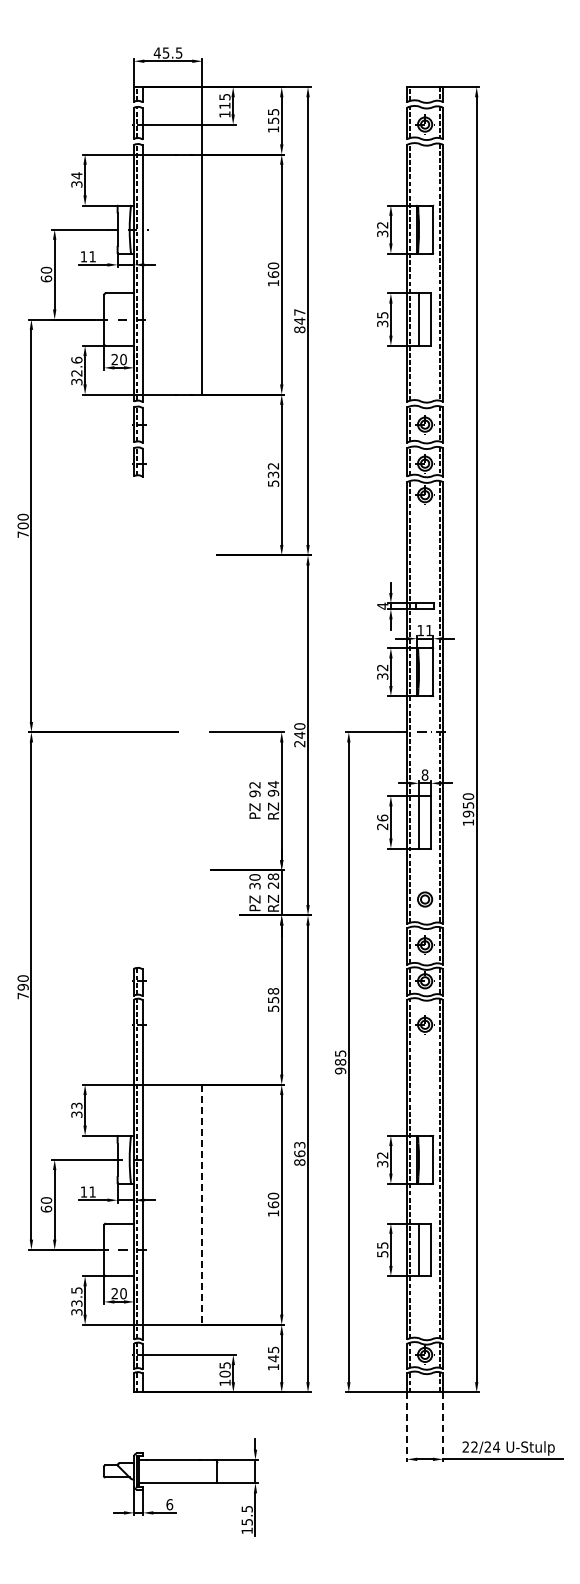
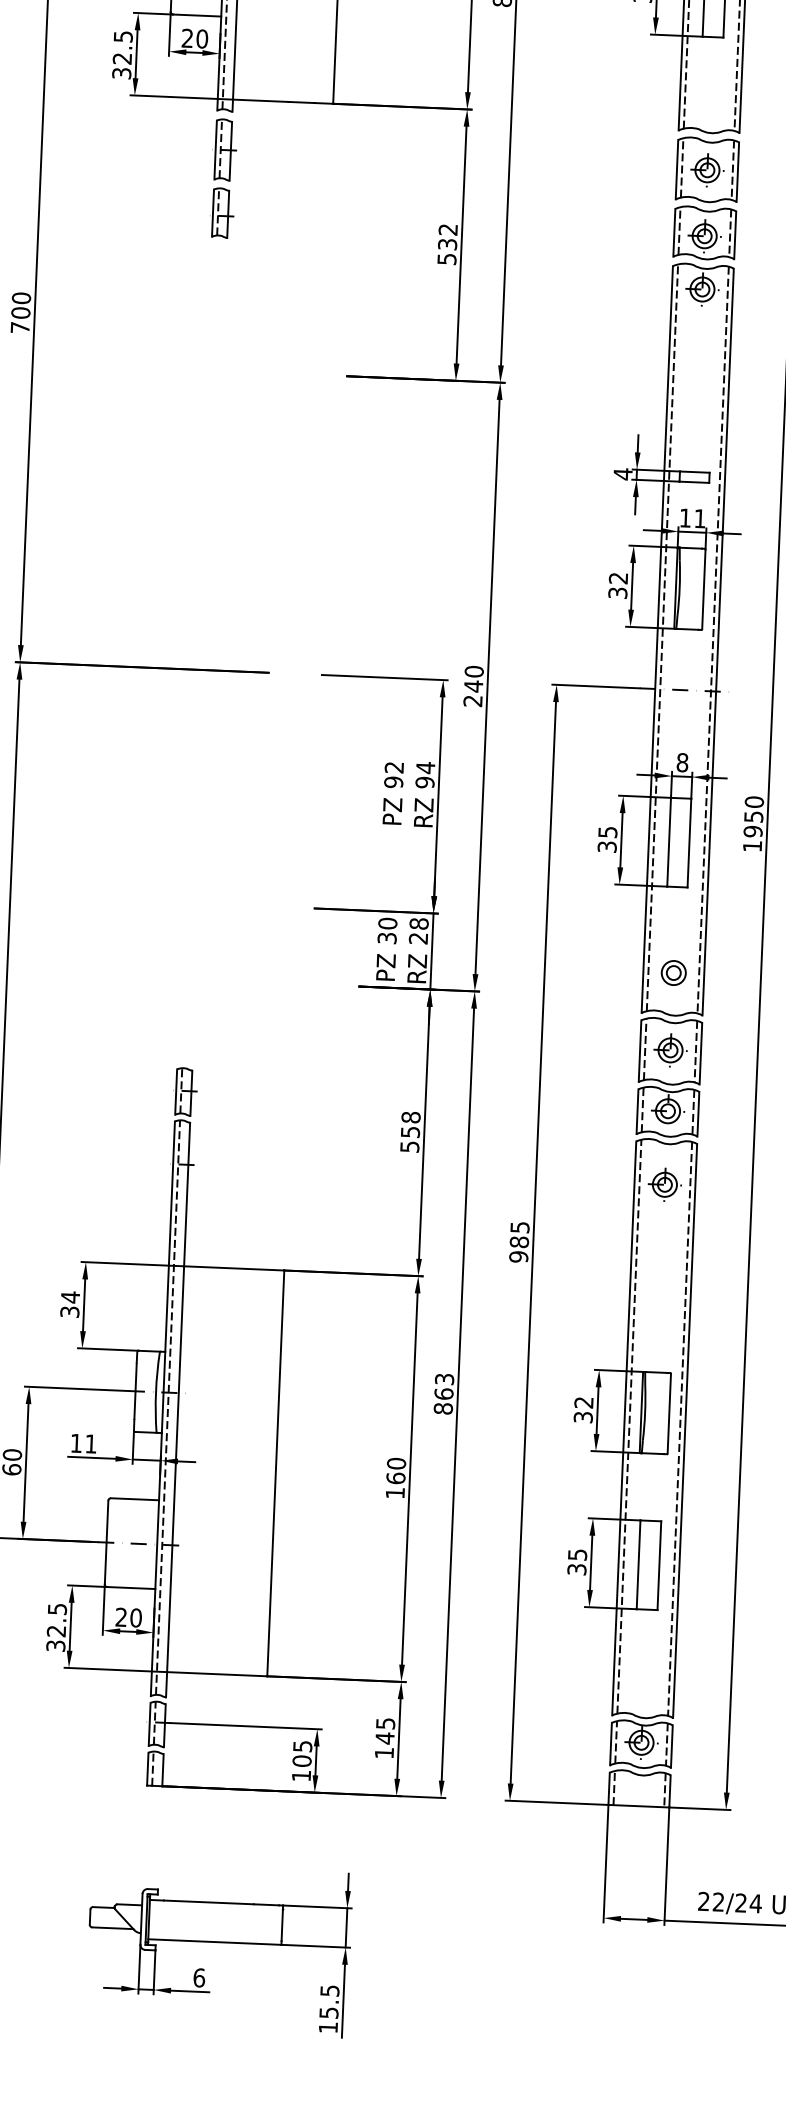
text: (76, 359) -> (122, 35), 32.6 -> 32.5
text: (382, 821) -> (607, 838), 26 -> 35
text: (76, 1105) -> (69, 1296), 33 -> 34
line: (202, 1205) -> (275, 1474), dashed -> solid
text: (382, 1254) -> (576, 1570), 55 -> 35
text: (77, 1303) -> (57, 1631), 33.5 -> 32.5
line: (407, 1427) -> (606, 1864), dashed -> solid
line: (443, 1427) -> (667, 1866), dashed -> solid

